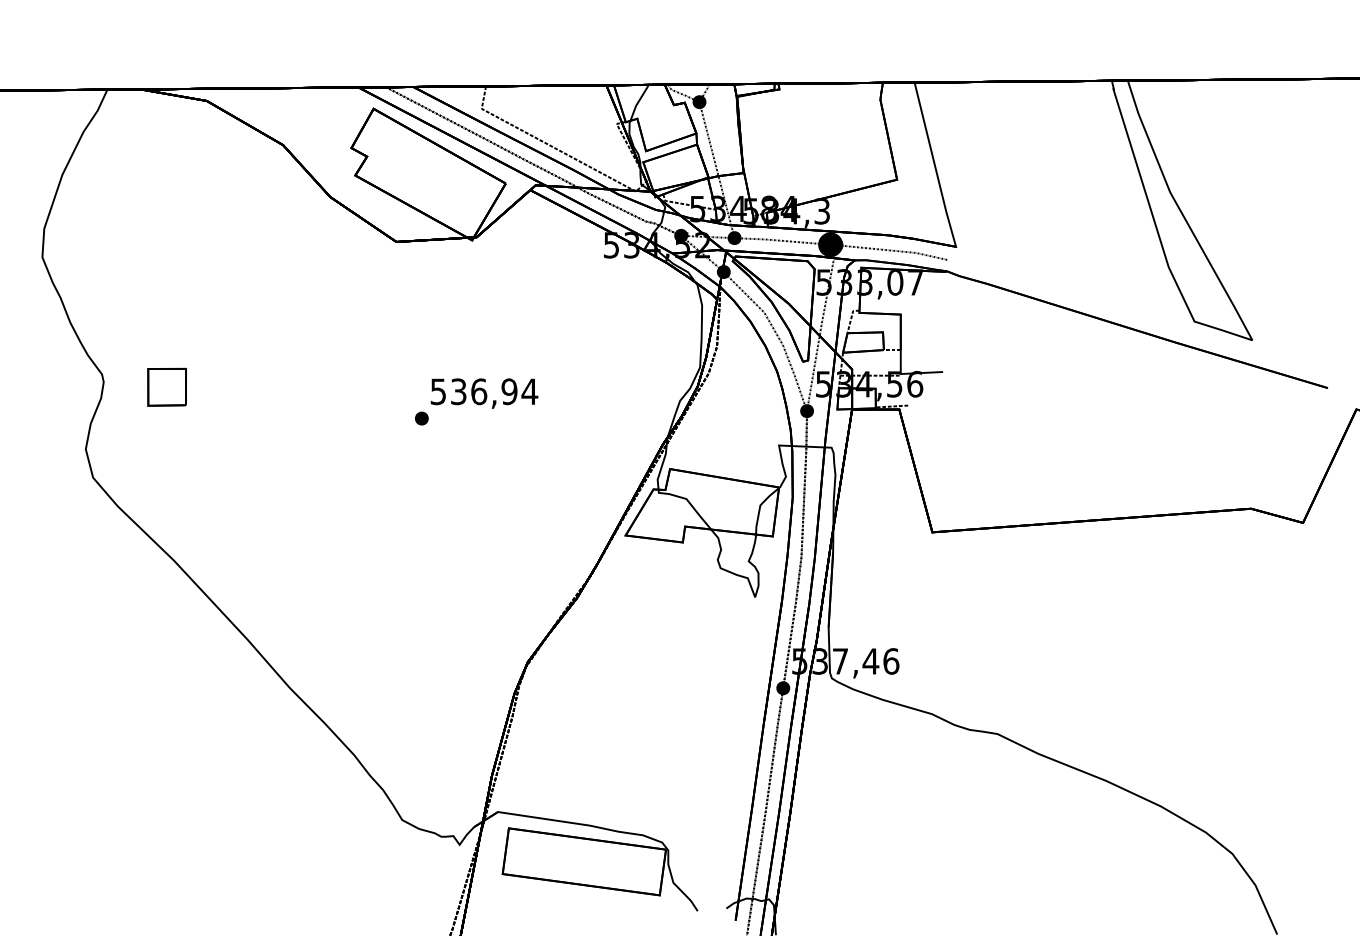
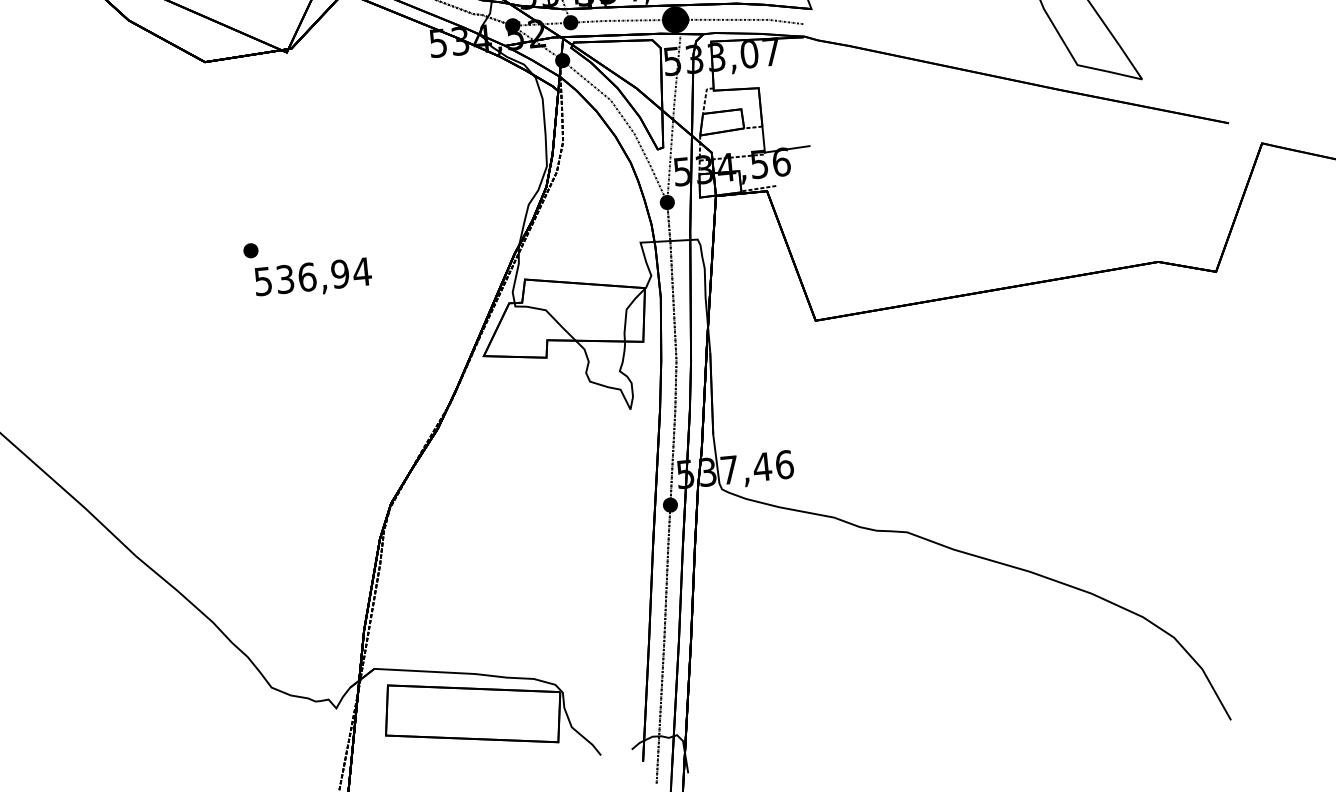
text: (484, 393) -> (313, 278), moved

